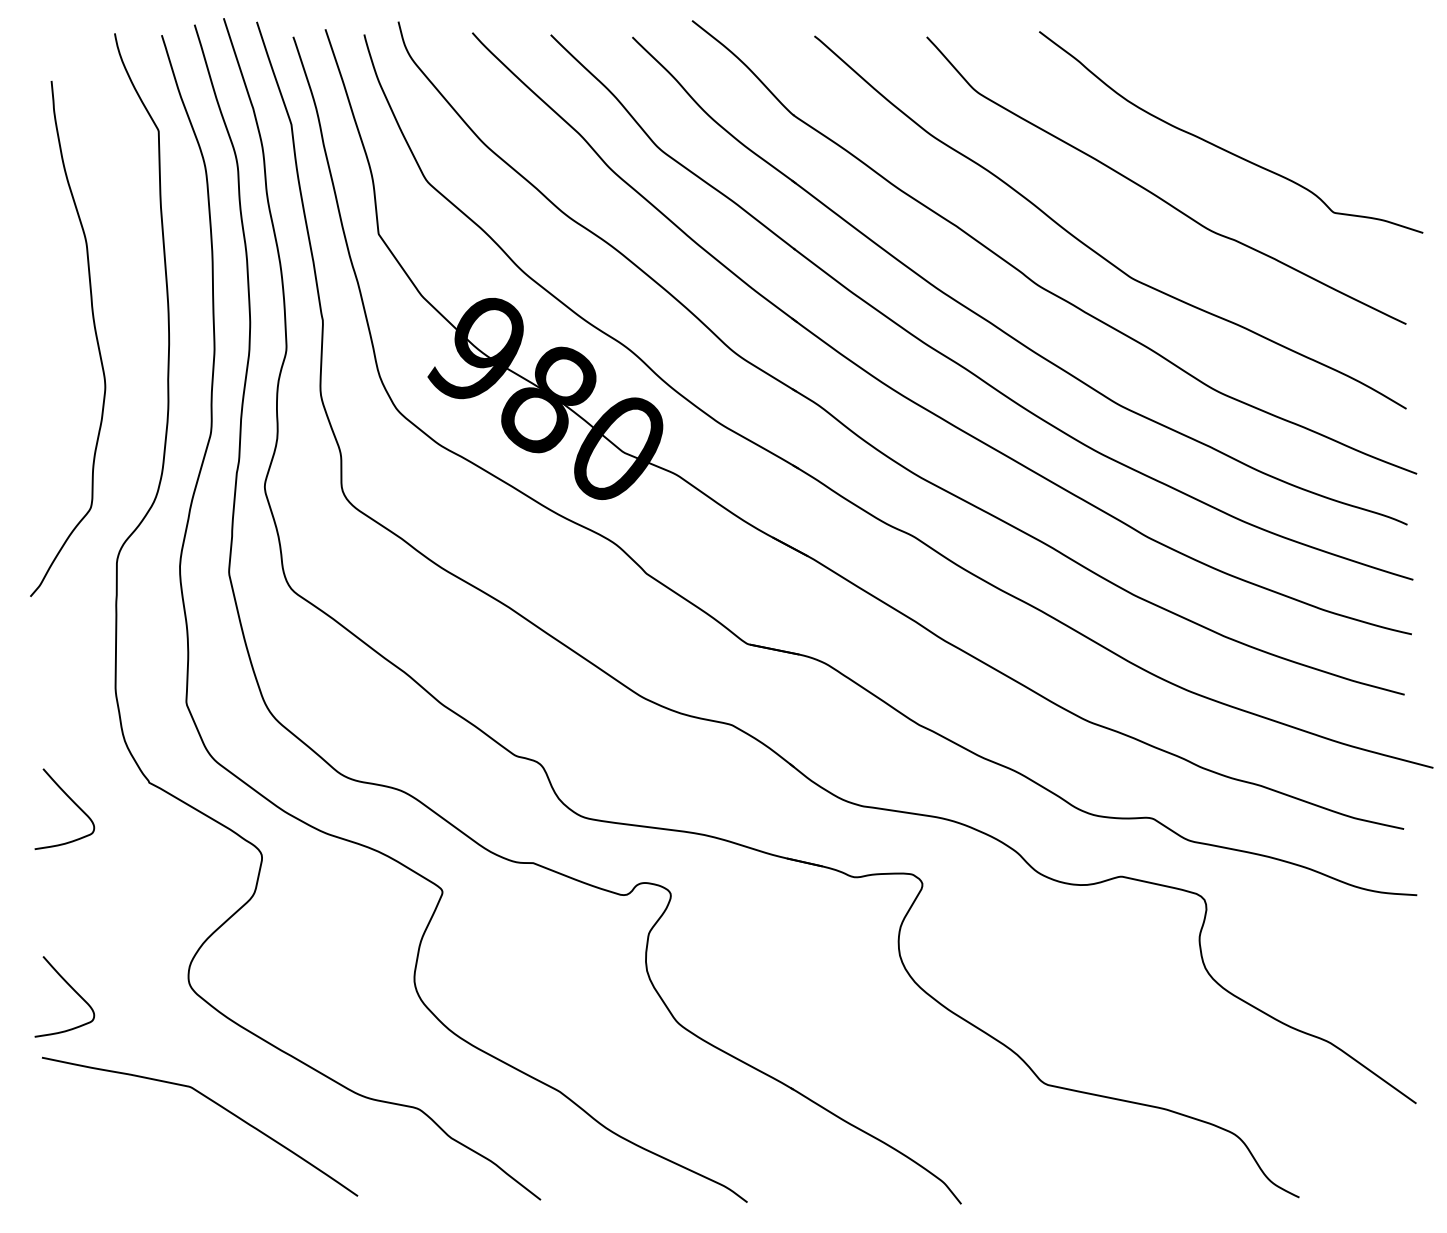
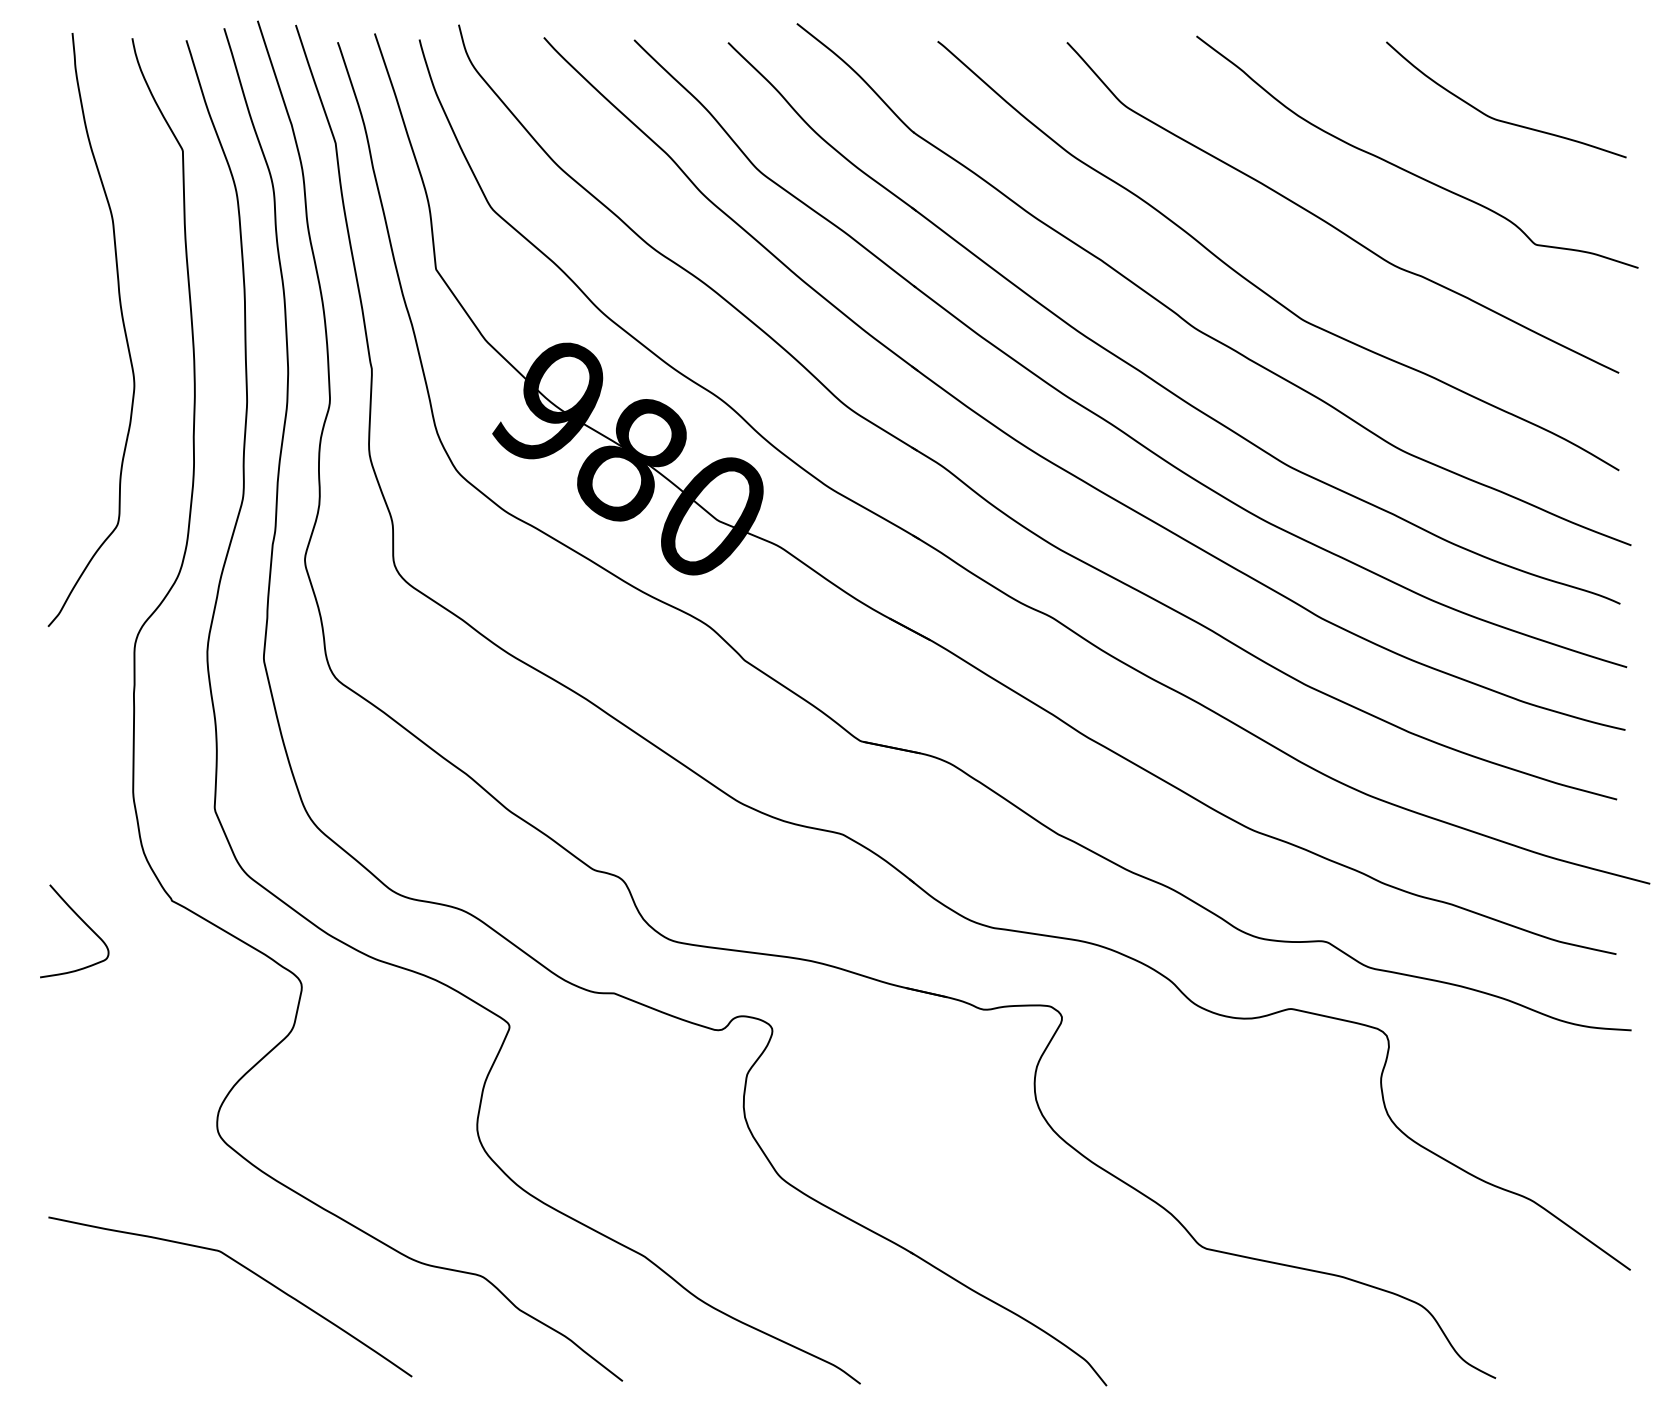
curve: (1302, 103) -> (1499, 119), added
curve: (94, 334) -> (122, 324), moved
curve: (72, 989) -> (83, 1138), removed

